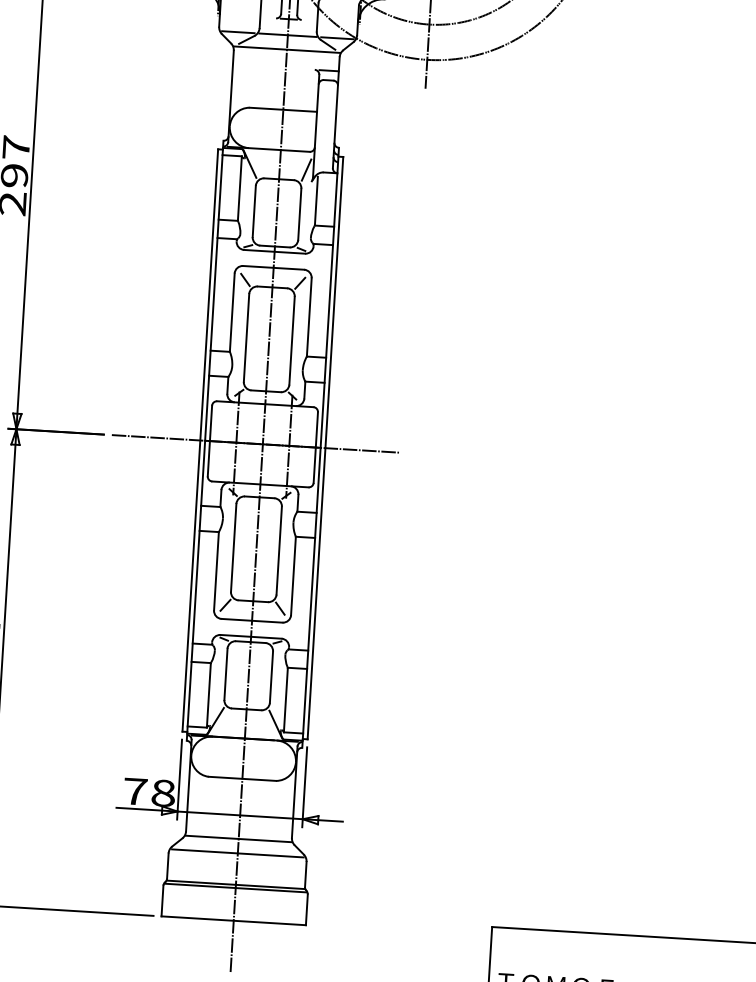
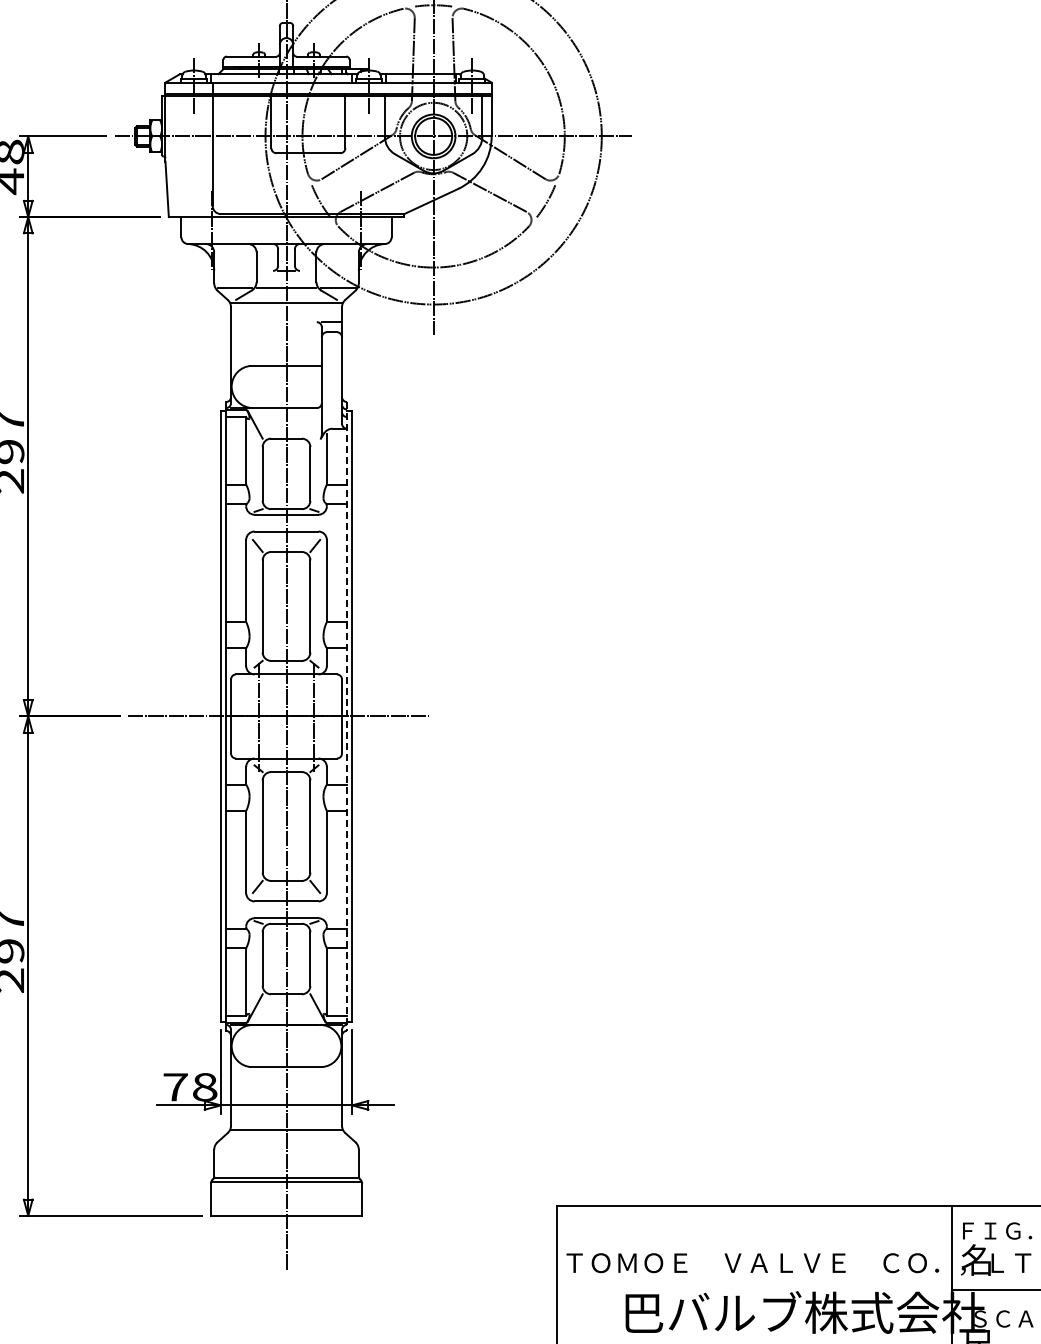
line: (306, 170) -> (314, 427), removed
line: (321, 447) -> (347, 716), solid -> dashed
line: (237, 853) -> (286, 1145), removed

